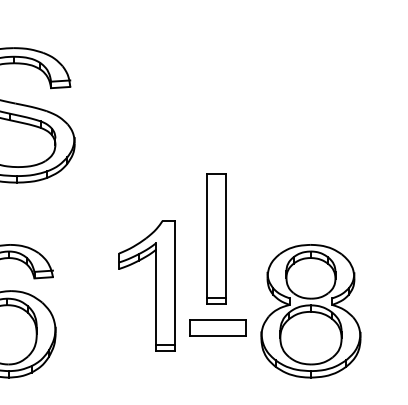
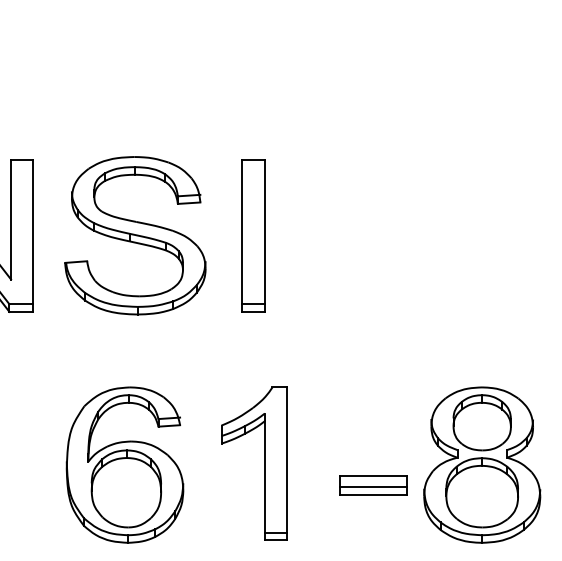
part: (216, 238) -> (253, 235), moved
part: (155, 285) -> (264, 463), moved
line: (218, 329) -> (373, 486), added

